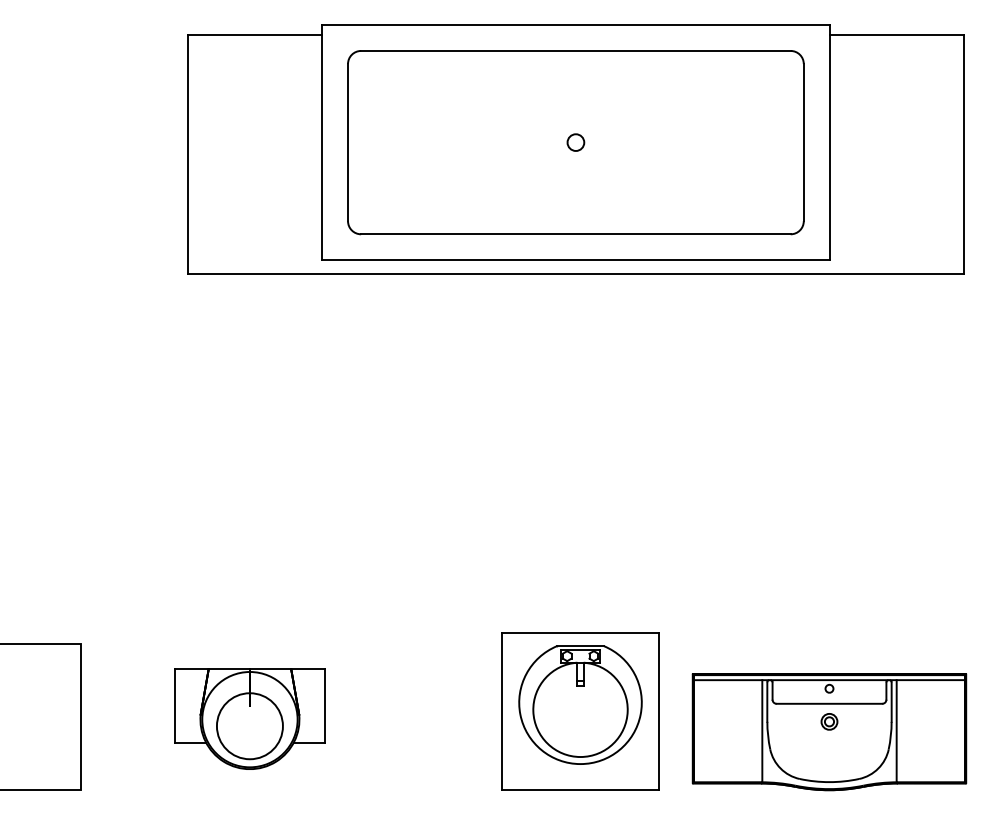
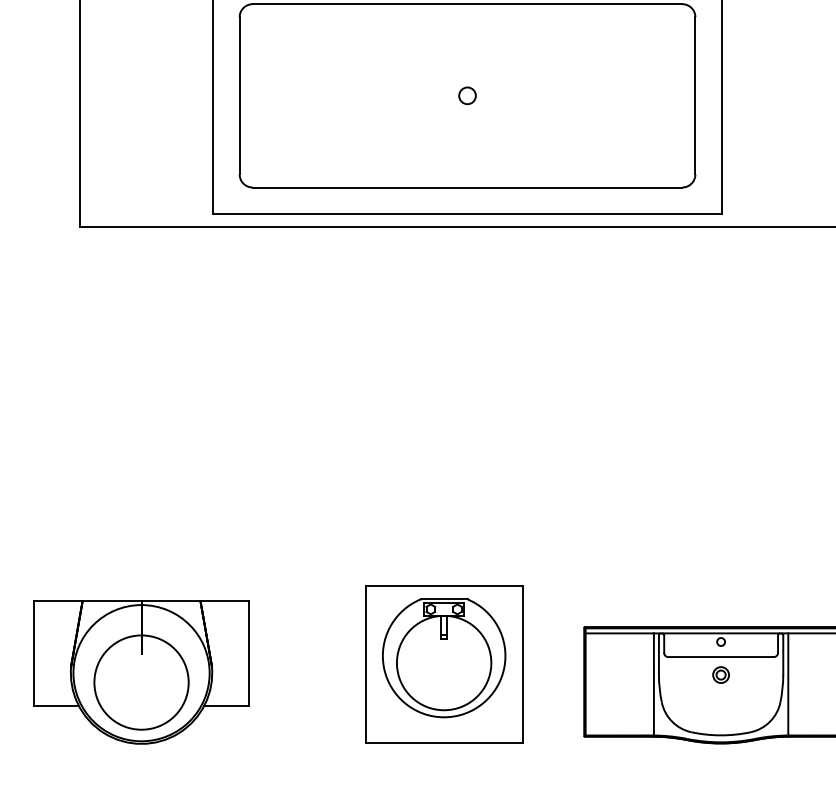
part: (580, 711) -> (444, 664), moved
part: (249, 718) -> (141, 671), size x1.43

